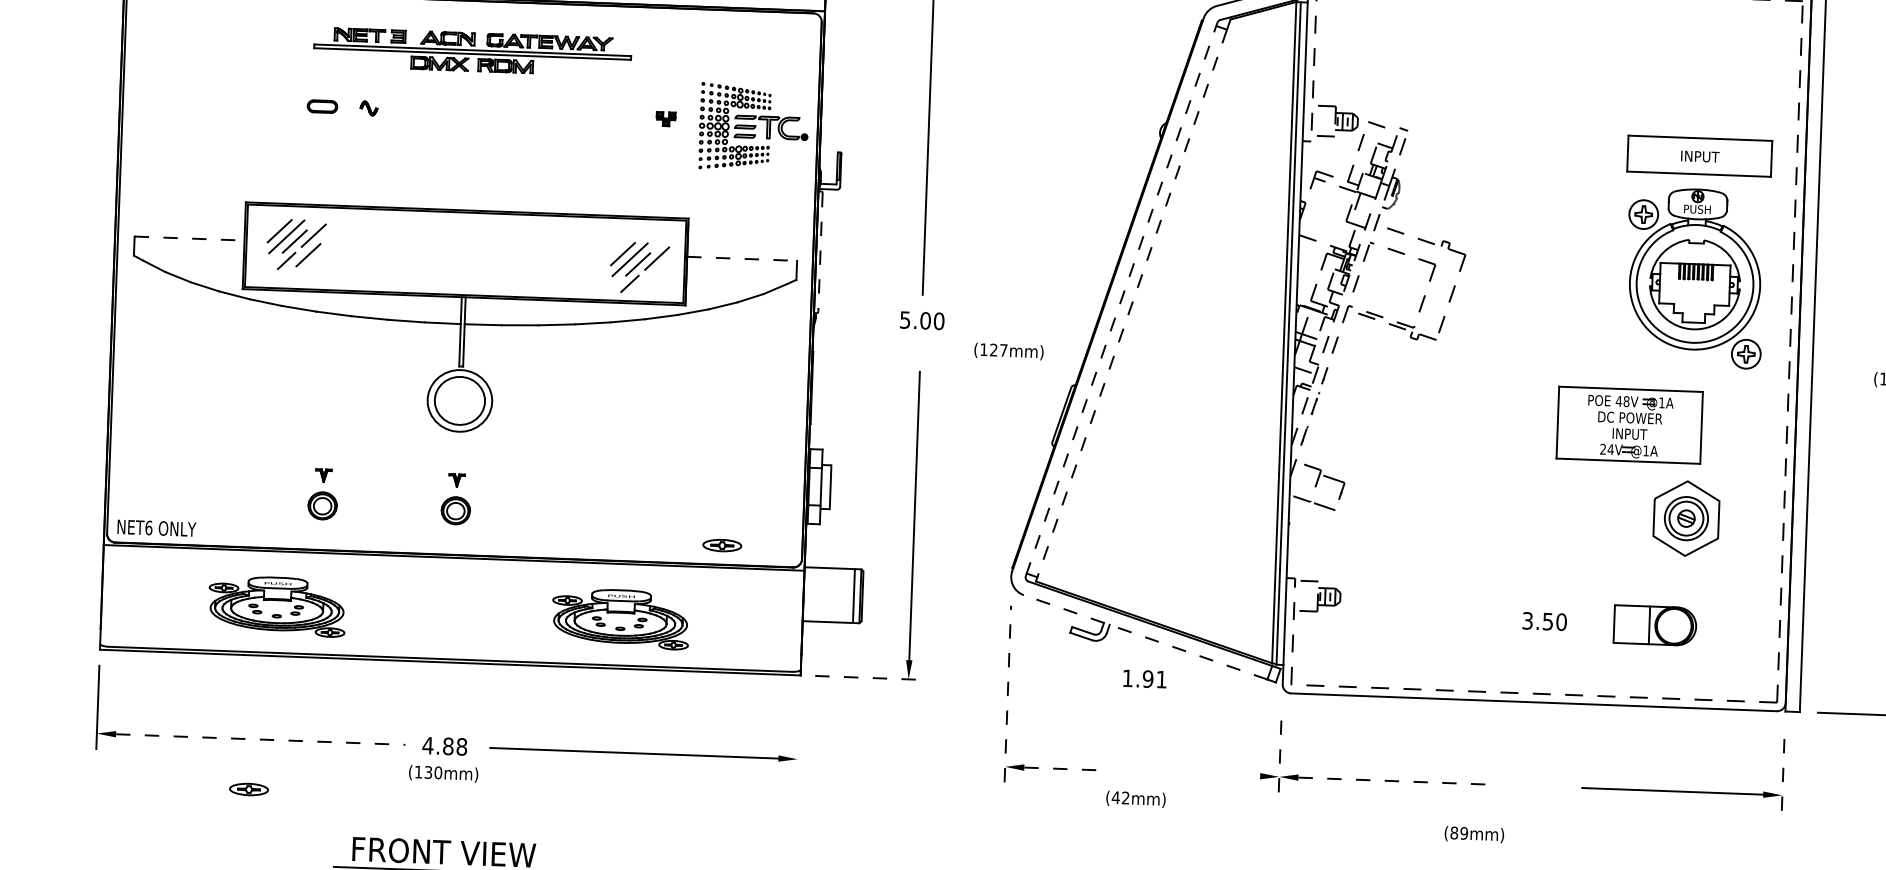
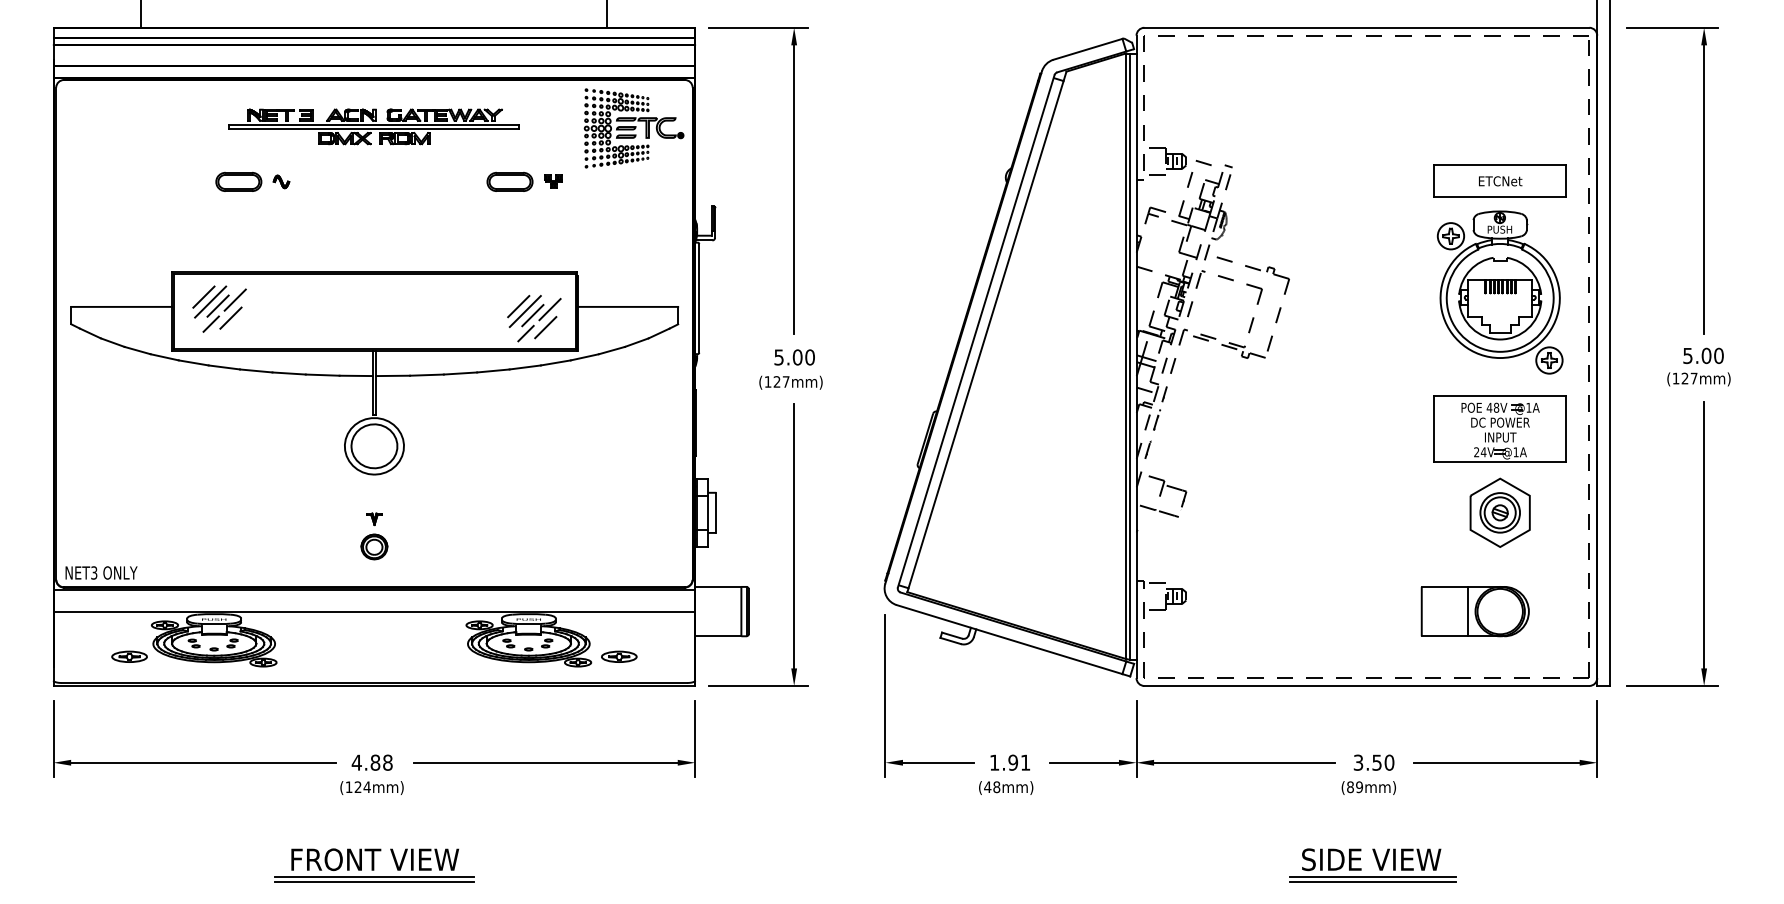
part: (322, 106) -> (238, 181), size x1.67
part: (617, 117) -> (509, 181), added
part: (753, 127) -> (633, 128), moved
text: (1700, 156) -> (1500, 181), INPUT -> ETCNet
line: (190, 238) -> (122, 306), dashed -> solid
line: (820, 252) -> (699, 298), dashed -> solid
line: (742, 258) -> (628, 306), dashed -> solid
line: (651, 278) -> (545, 327), added
line: (1121, 299) -> (976, 331), dashed -> solid
line: (1131, 304) -> (985, 335), dashed -> solid
text: (1008, 351) -> (790, 382), moved
part: (1628, 424) -> (1499, 428), moved
part: (323, 494) -> (252, 536), removed
text: (149, 527) -> (94, 572), NET6 -> NET3
part: (722, 545) -> (619, 656), moved
line: (453, 581) -> (374, 611), added
text: (1544, 621) -> (1373, 762), moved
part: (1654, 625) -> (1474, 611), size x1.43
line: (1145, 637) -> (1009, 639), dashed -> solid
line: (869, 677) -> (758, 685), dashed -> solid
text: (1144, 678) -> (1009, 762), moved
line: (1007, 694) -> (885, 696), dashed -> solid
line: (798, 732) -> (695, 738), added
line: (261, 739) -> (204, 762), dashed -> solid
line: (1280, 750) -> (1136, 738), dashed -> solid
line: (1063, 768) -> (938, 762), dashed -> solid
line: (1783, 768) -> (1597, 738), dashed -> solid
text: (433, 772) -> (362, 787), (130mm) -> (124mm)
line: (1221, 774) -> (1083, 762), added
line: (1397, 780) -> (1244, 762), dashed -> solid
part: (248, 789) -> (129, 656), moved
text: (1125, 798) -> (996, 787), (42mm) -> (48mm)
text: (1474, 834) -> (1368, 787), moved

